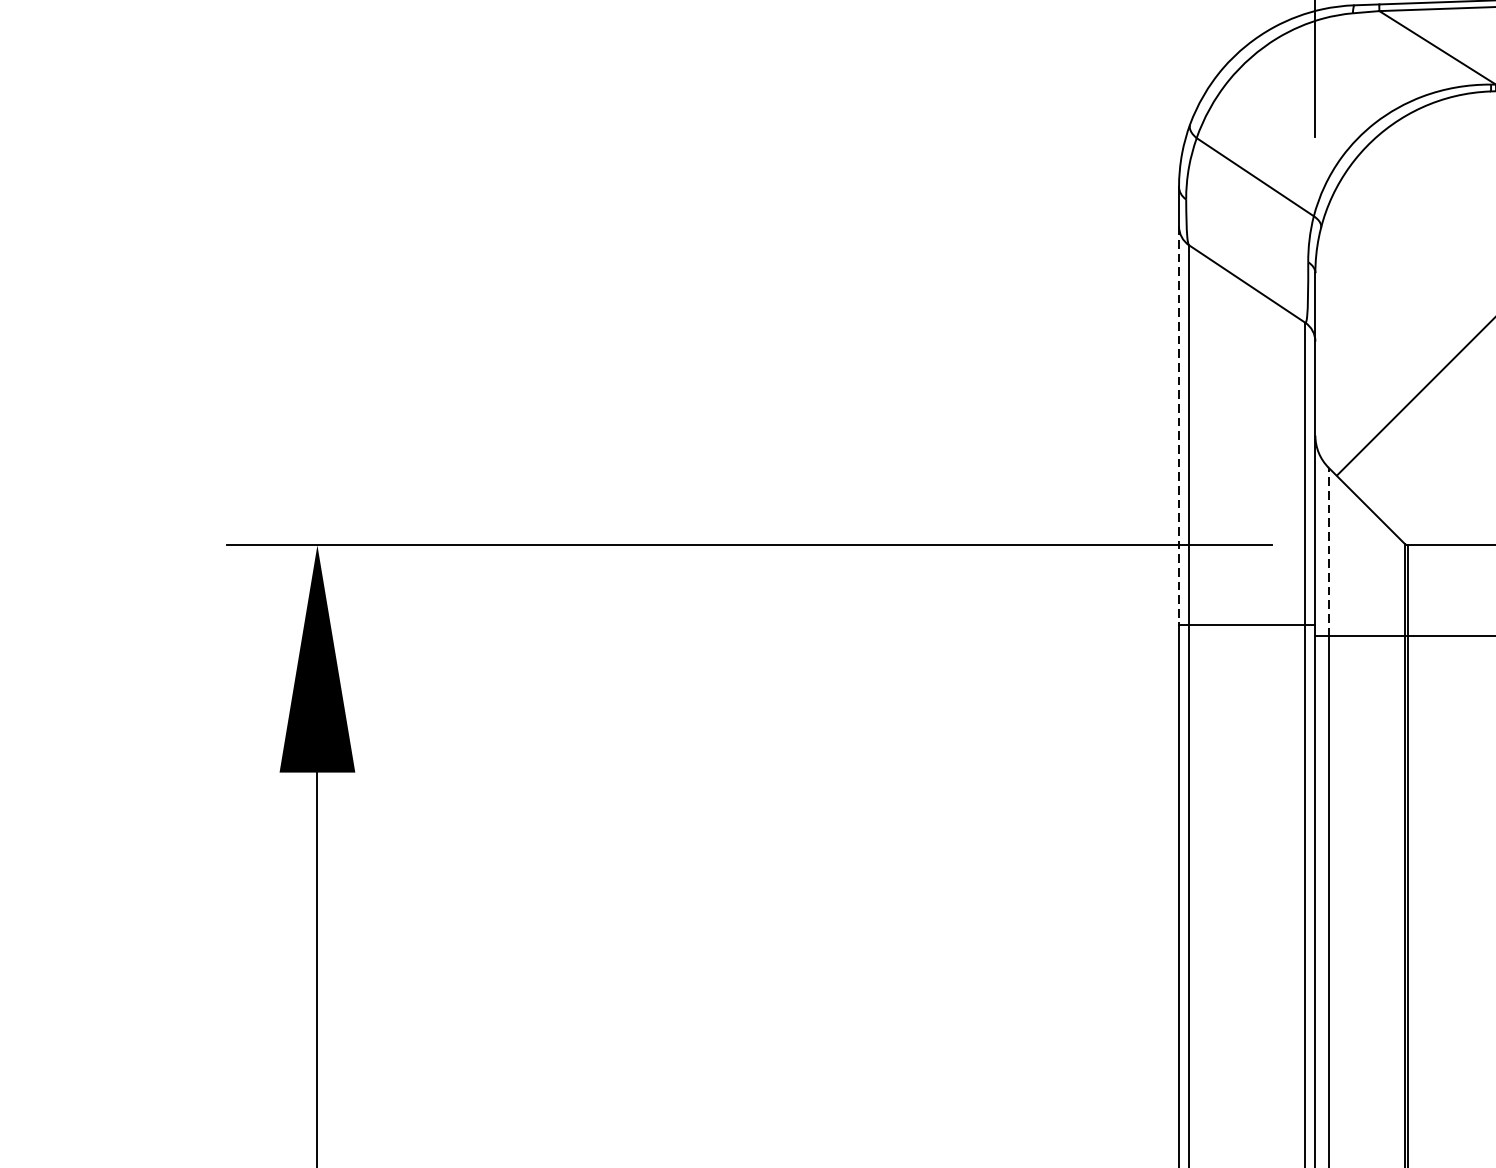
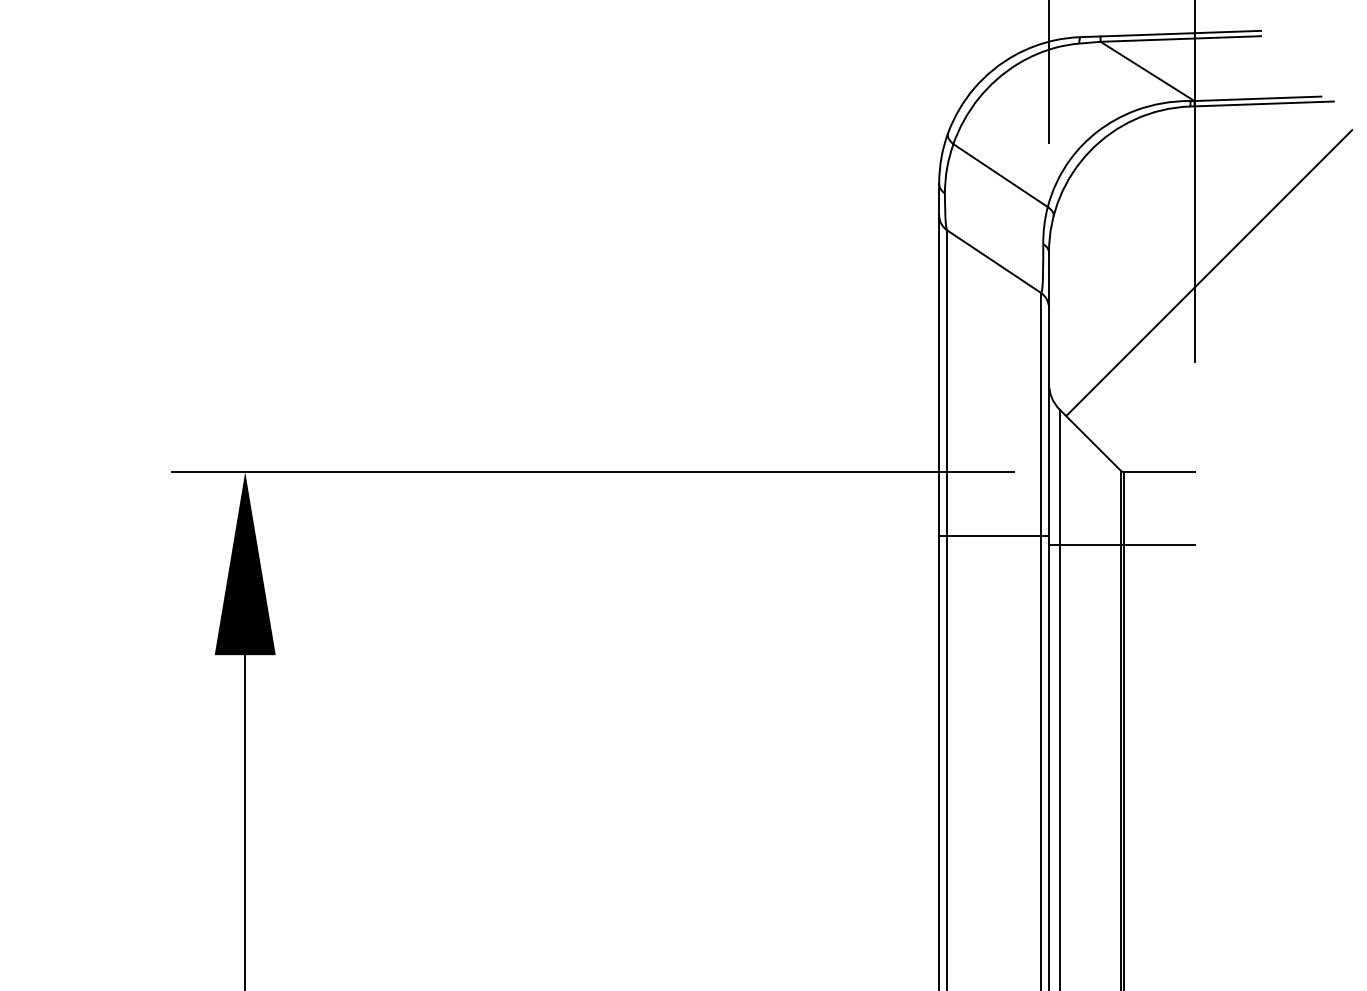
line: (1179, 426) -> (939, 376), dashed -> solid
line: (1328, 552) -> (1059, 477), dashed -> solid

